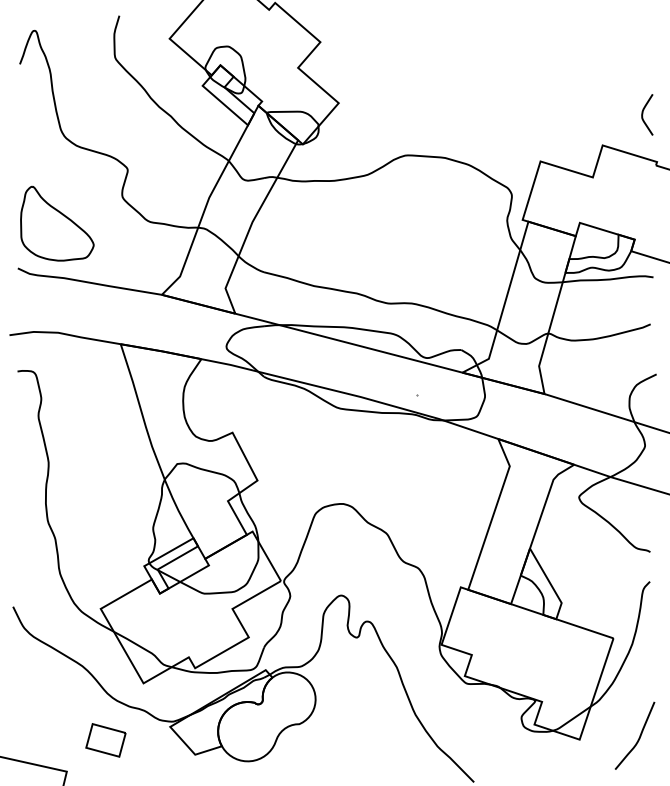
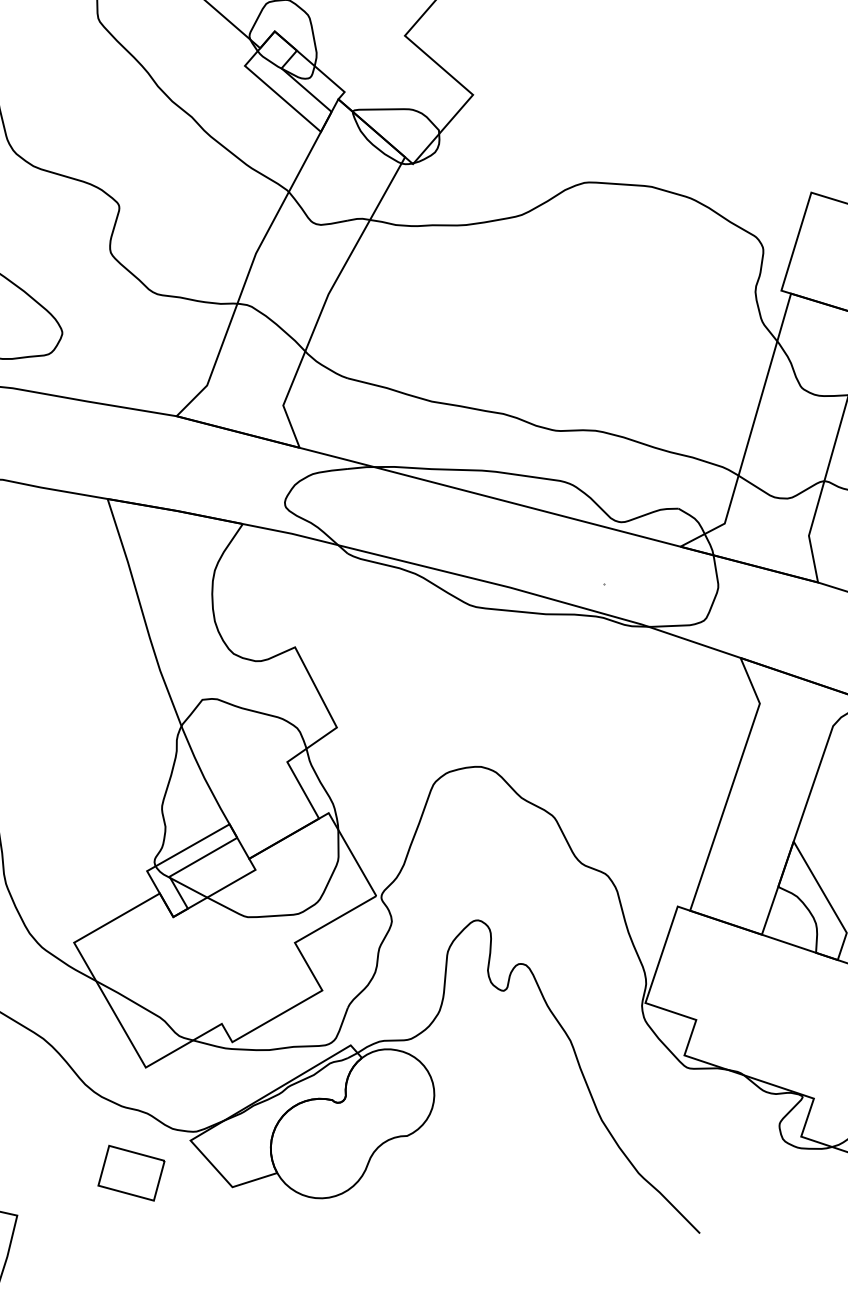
part: (105, 740) -> (130, 1173), moved

